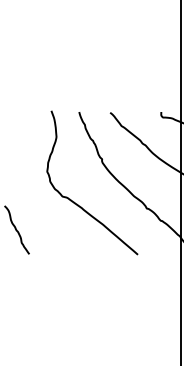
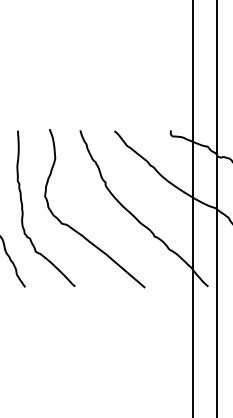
curve: (27, 181) -> (23, 207), added

